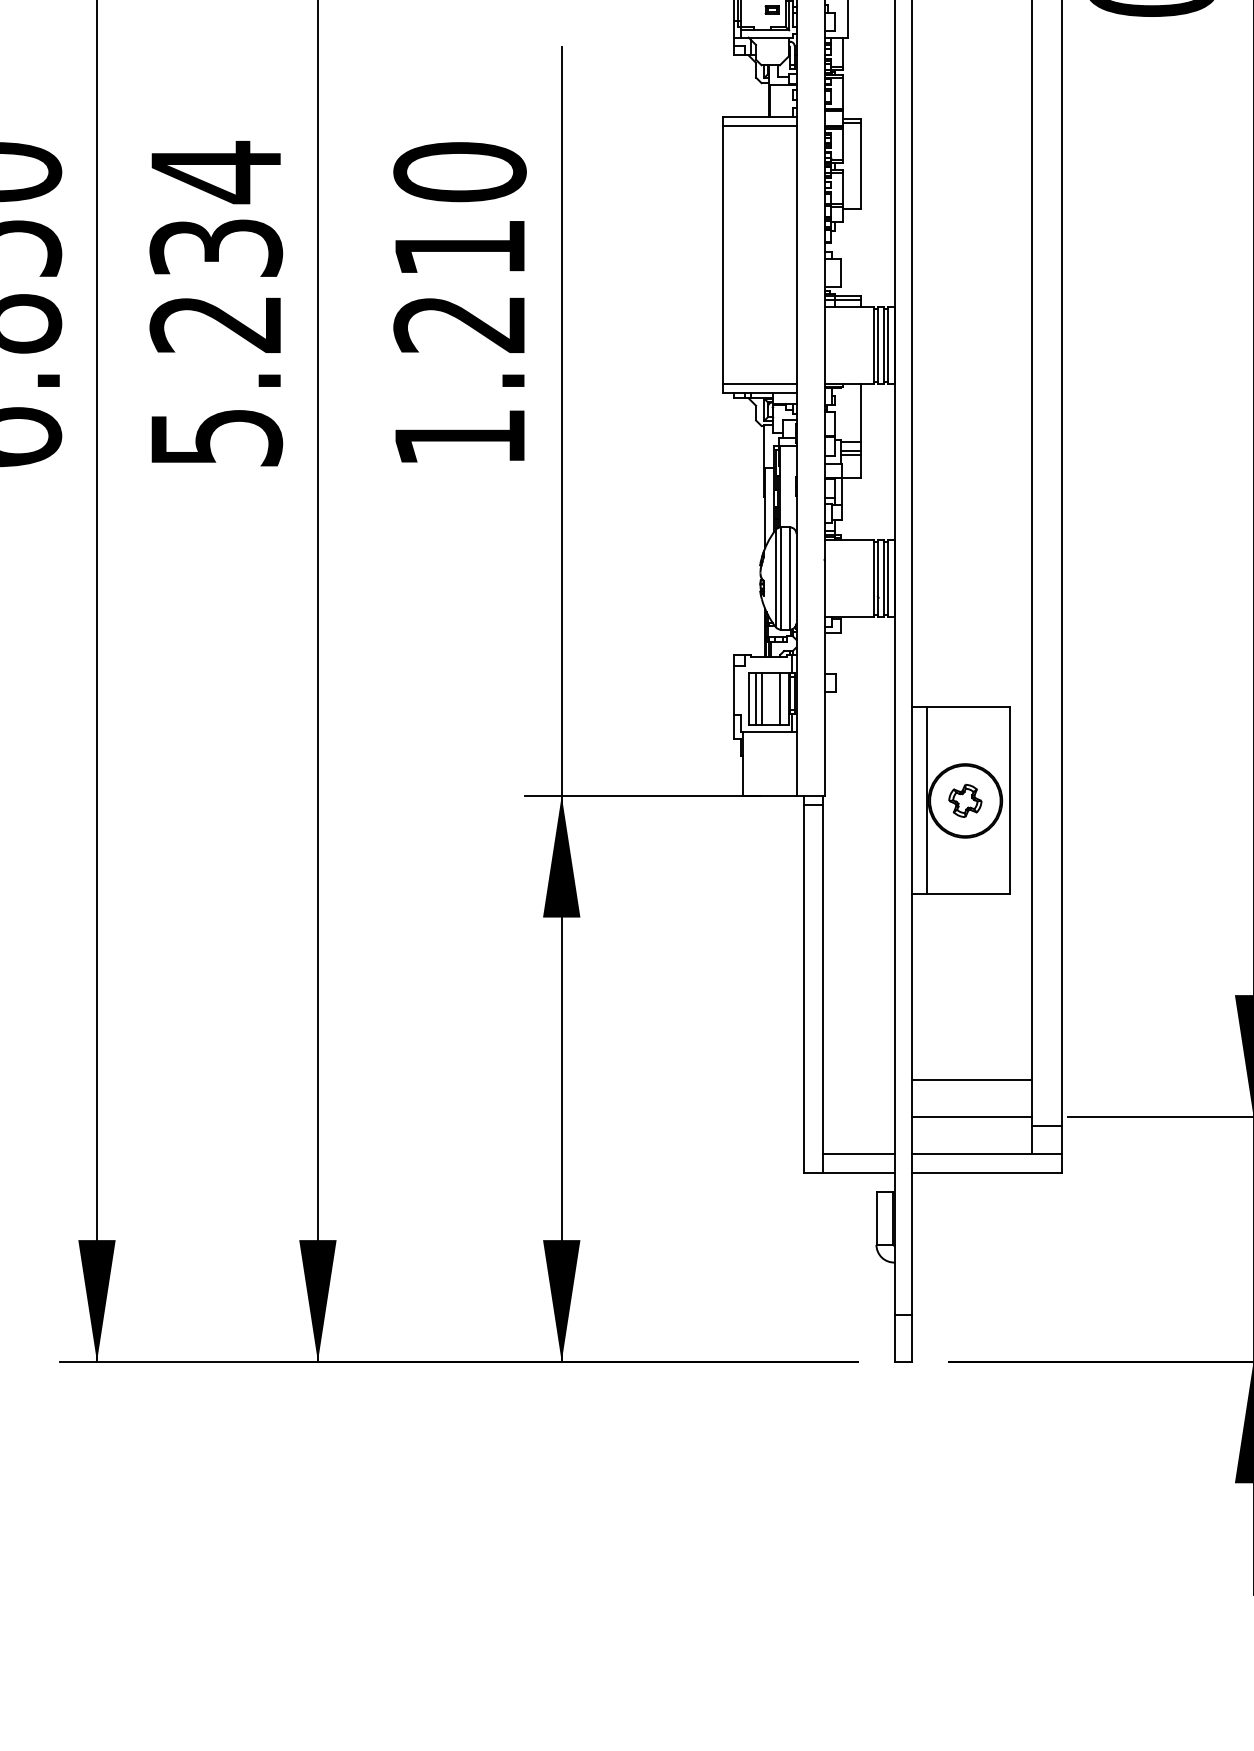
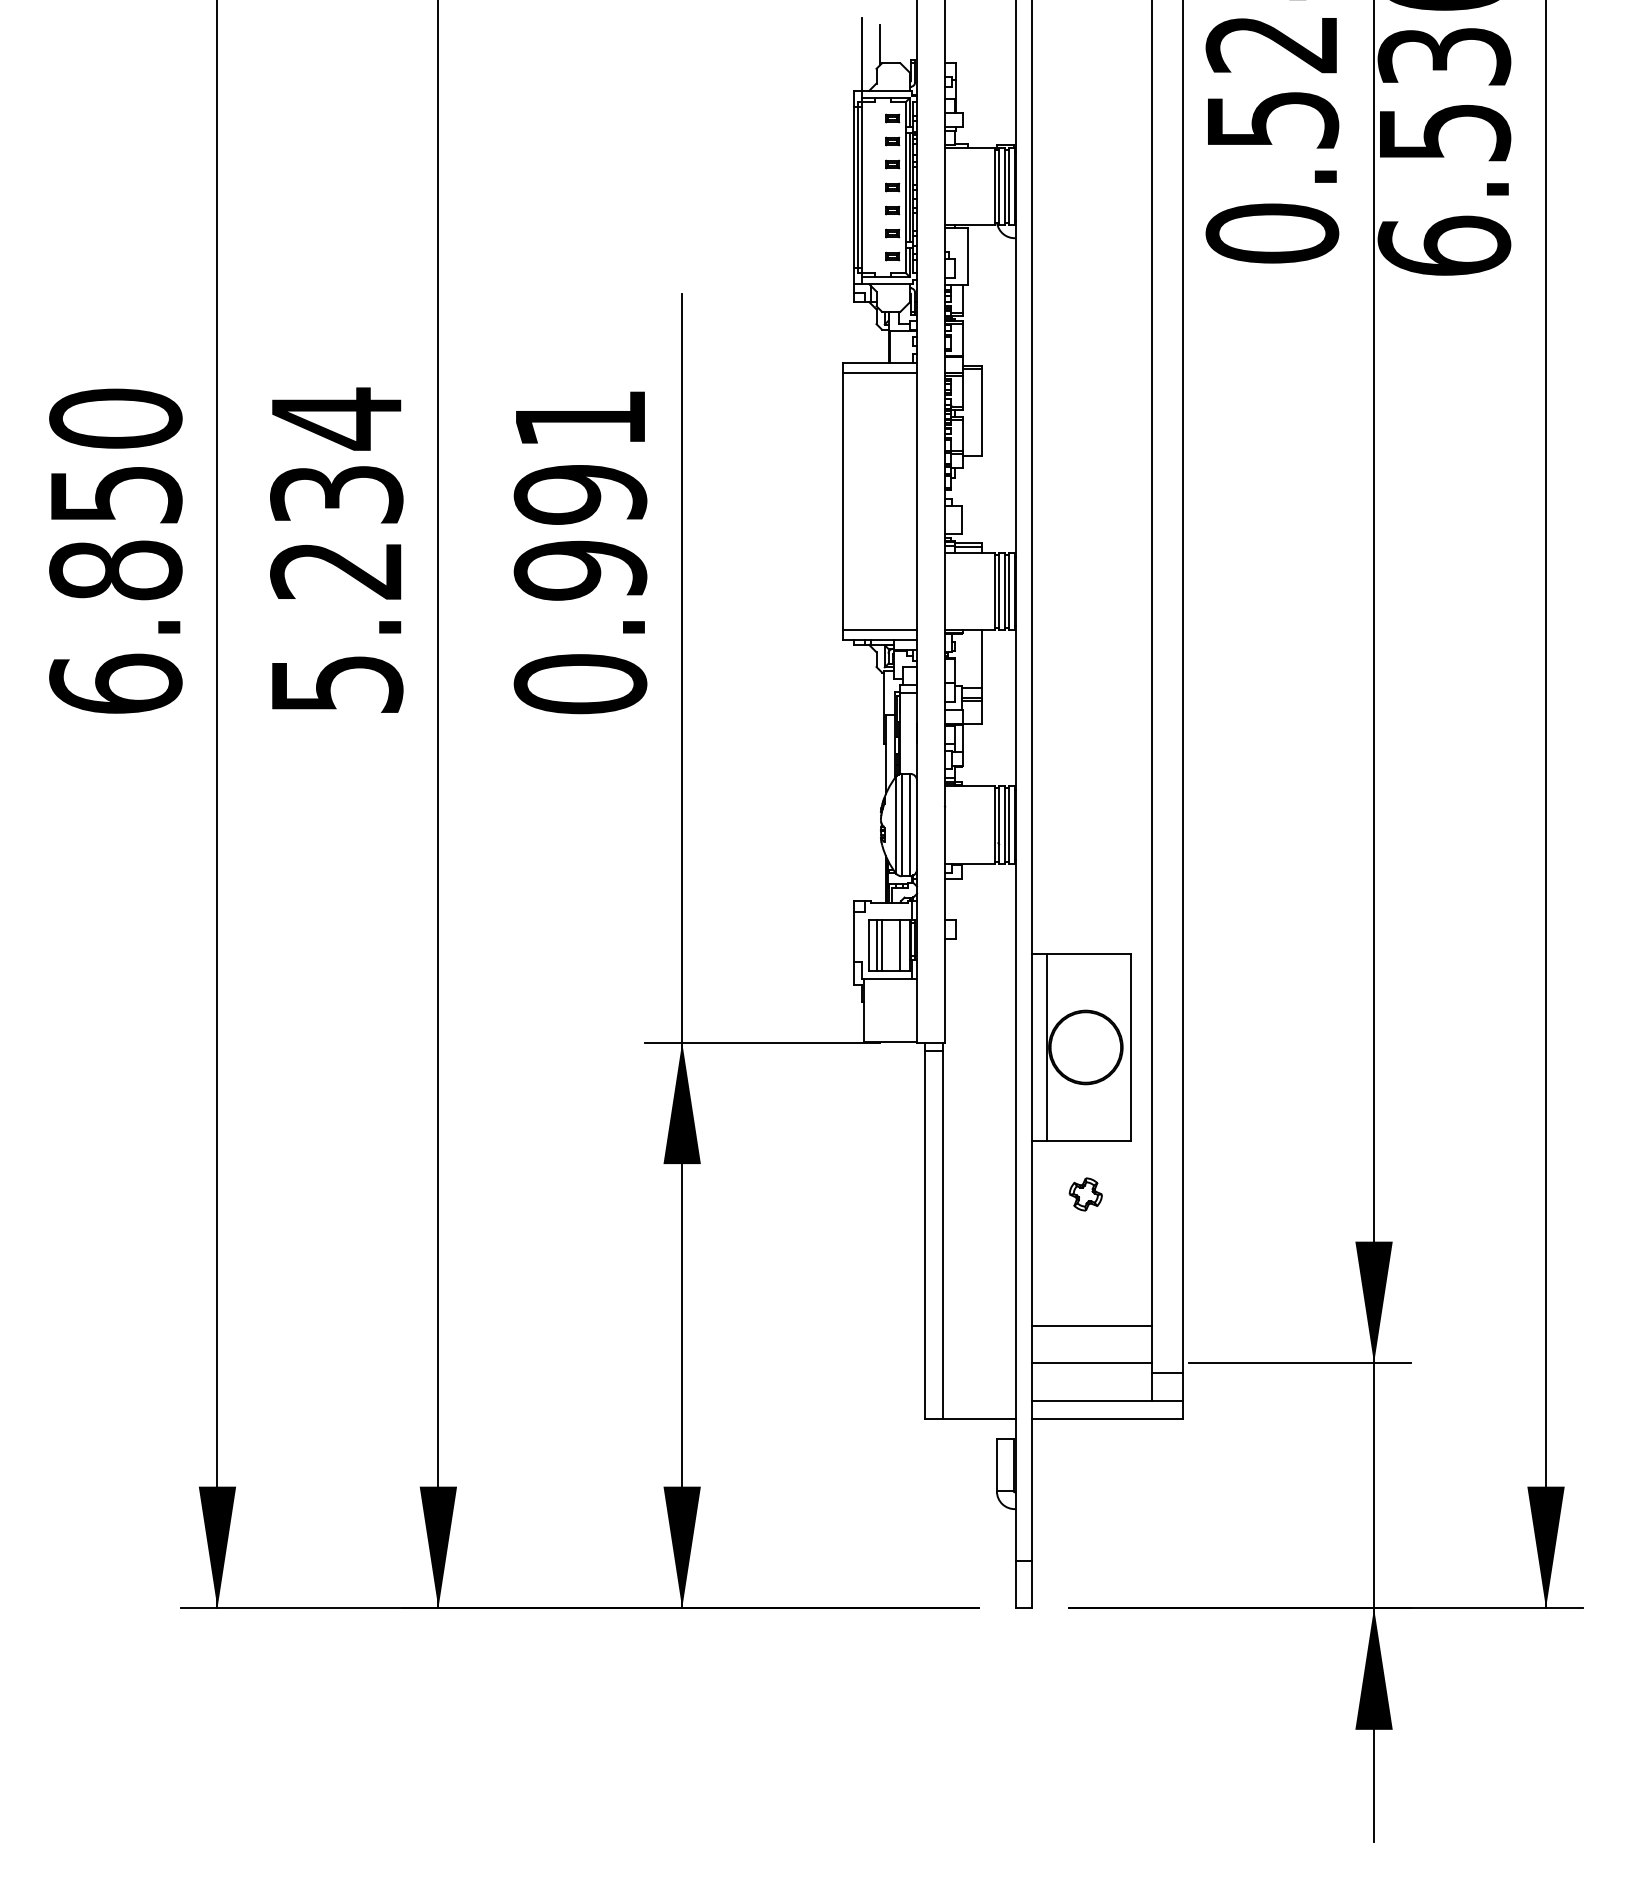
text: (460, 304) -> (580, 551), 1.210 -> 0.991
part: (965, 800) -> (1085, 1194), moved
line: (859, 1153) -> (979, 1400), removed

